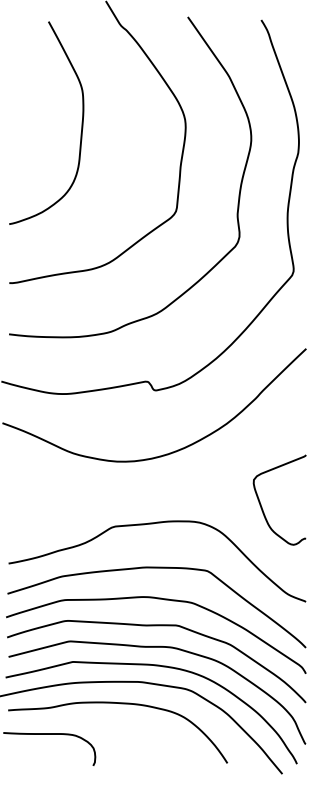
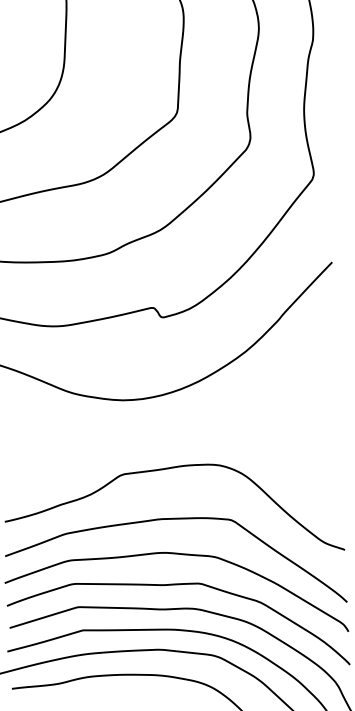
curve: (261, 504) -> (289, 441), removed

